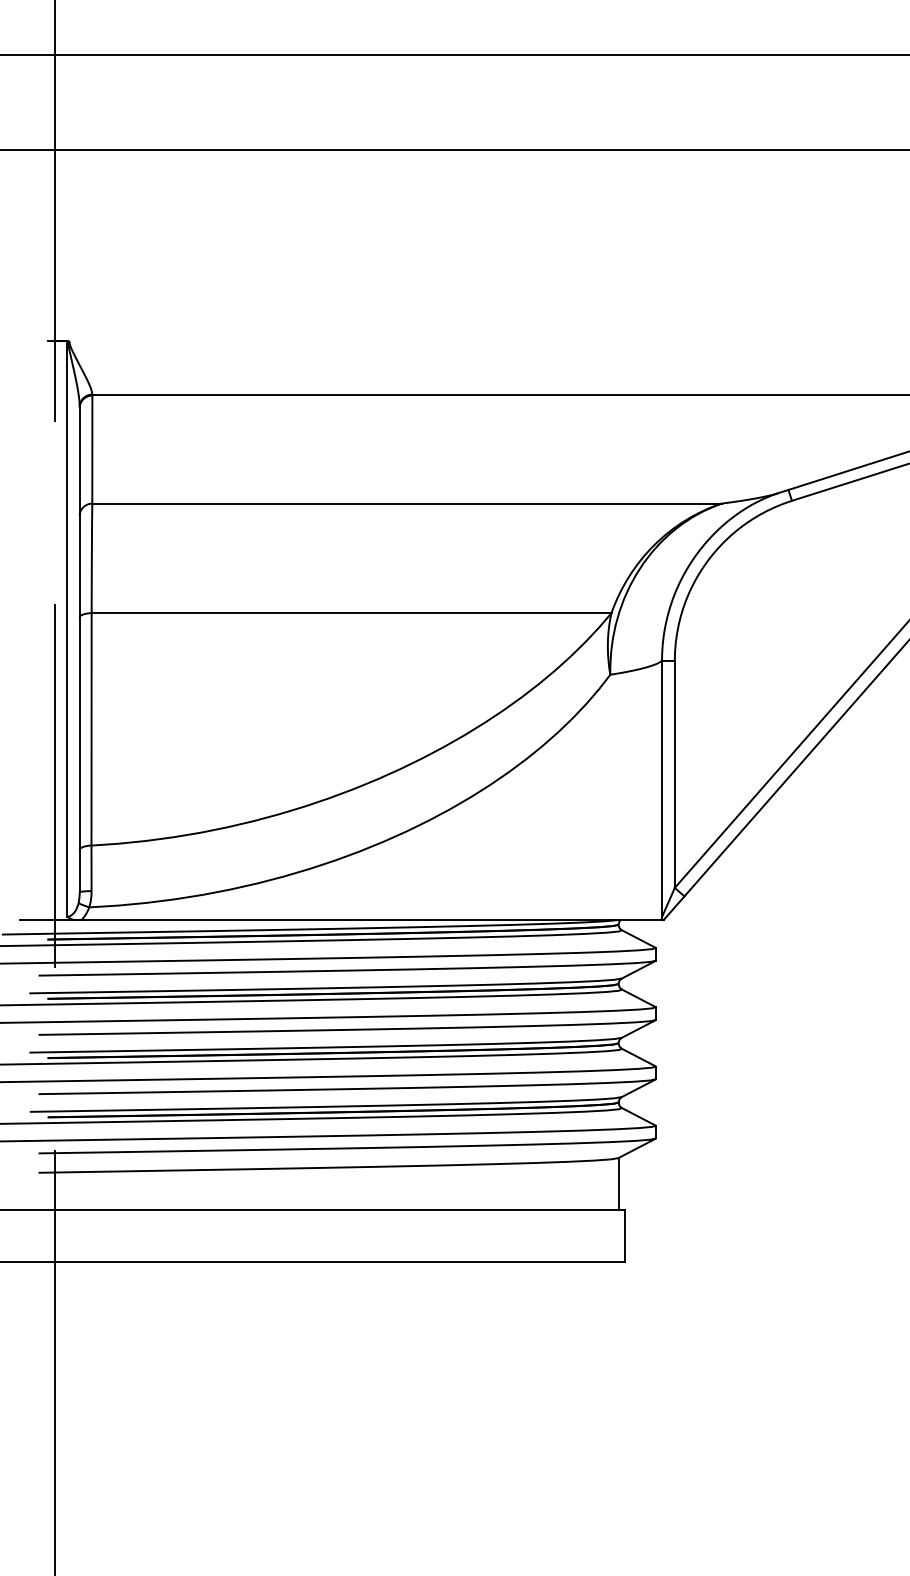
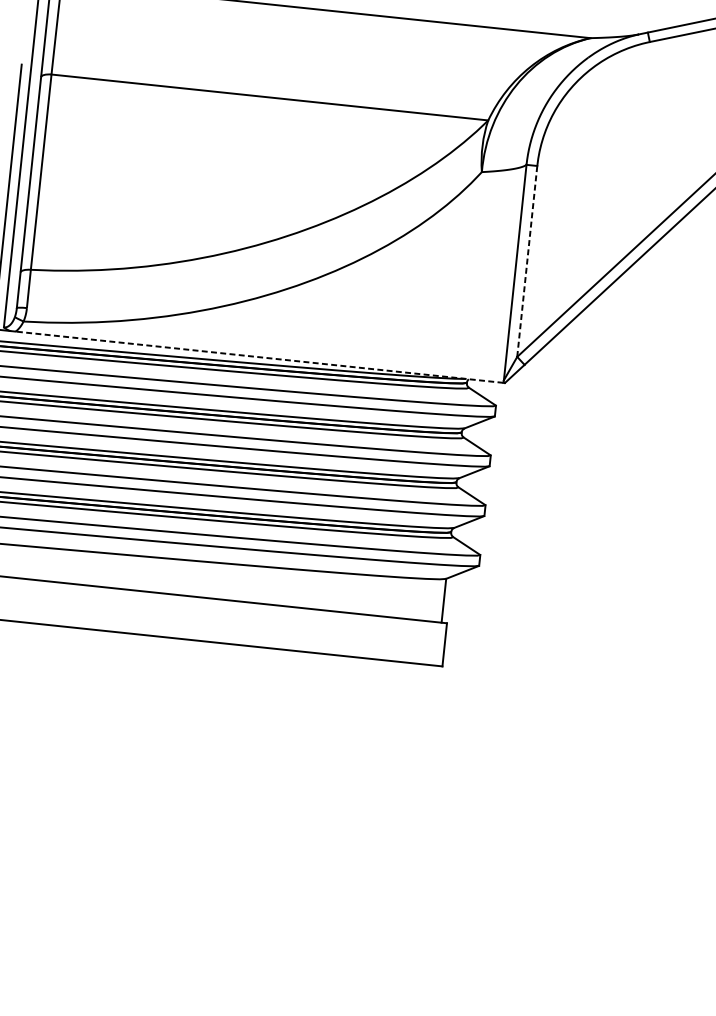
line: (674, 774) -> (526, 261), solid -> dashed
line: (371, 920) -> (259, 357), solid -> dashed

